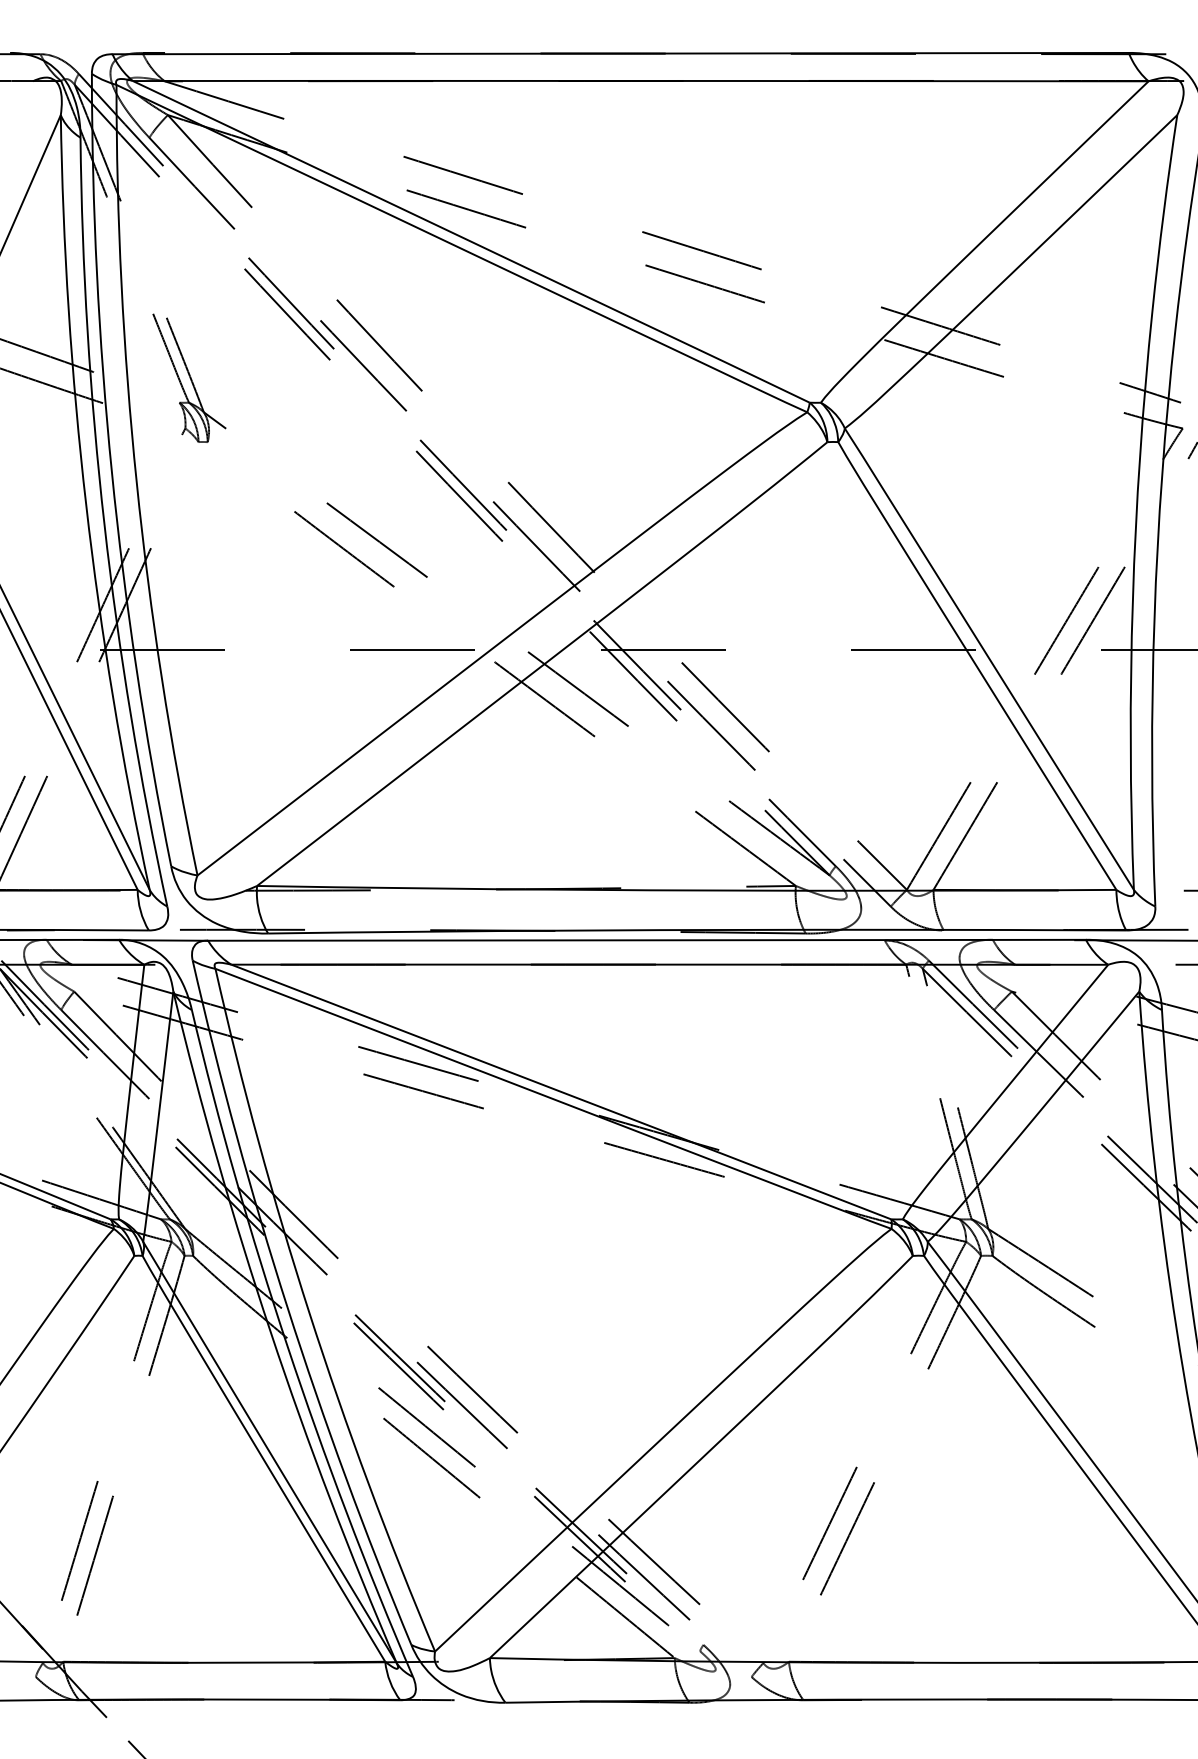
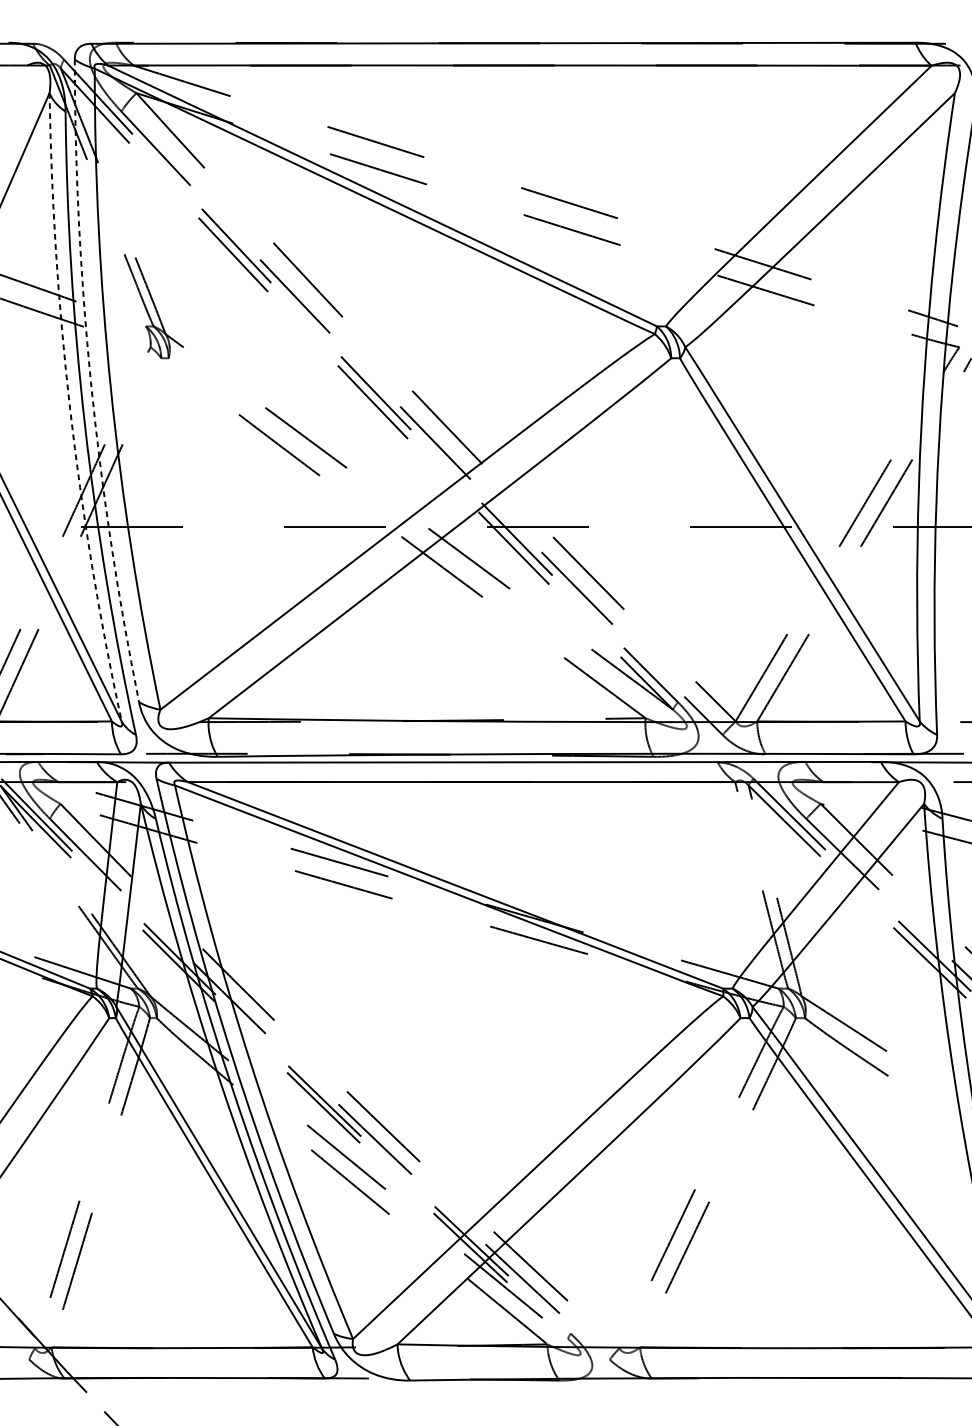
arc: (111, 472) -> (90, 382), solid -> dashed
arc: (86, 504) -> (70, 408), solid -> dashed

